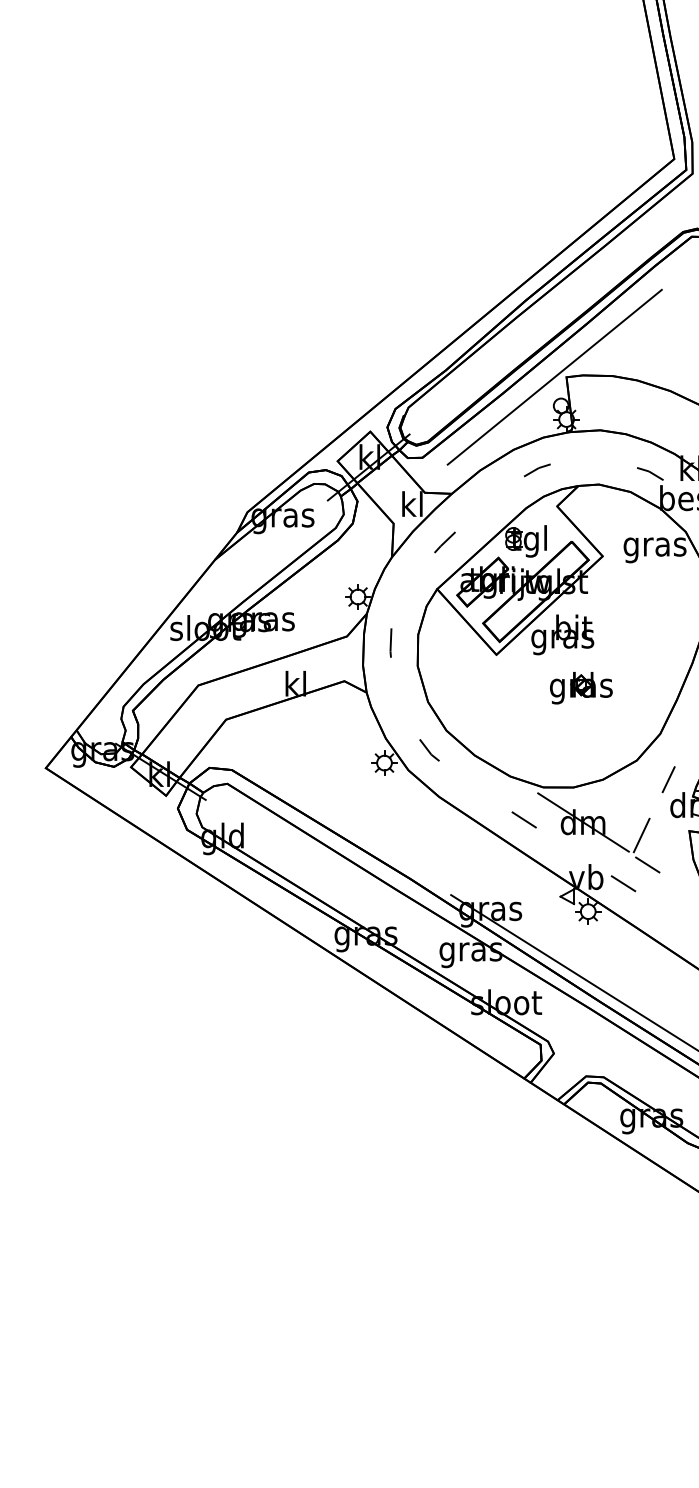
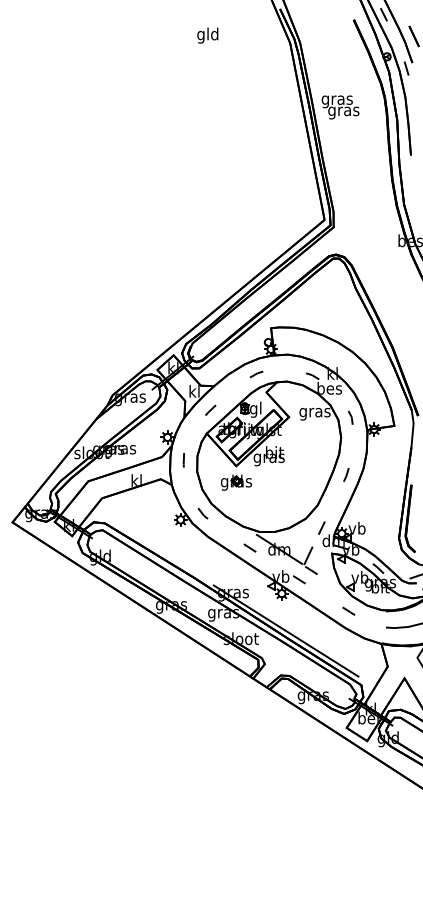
line: (555, 375) -> (265, 327), removed
part: (579, 687) -> (235, 482), moved

